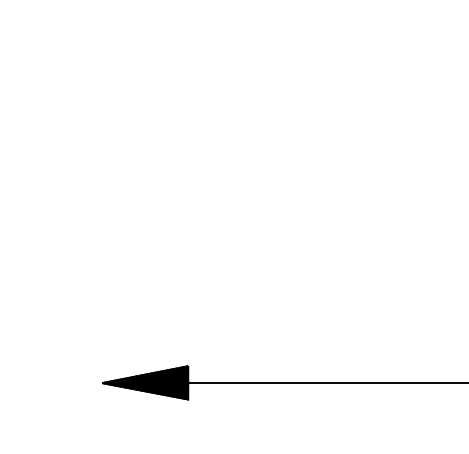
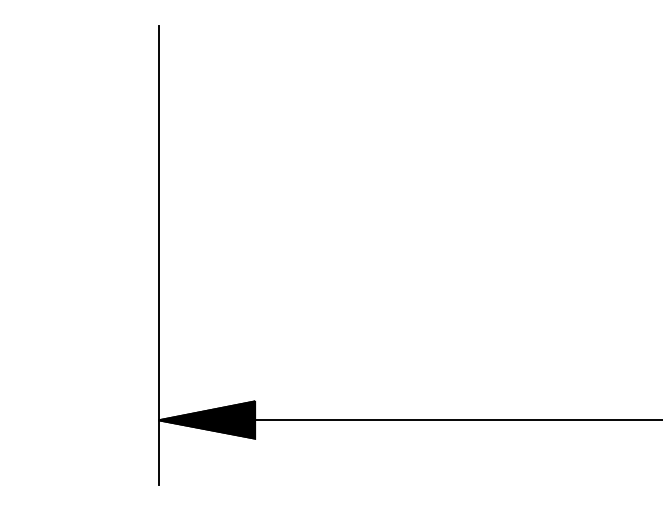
line: (102, 236) -> (158, 255), added

